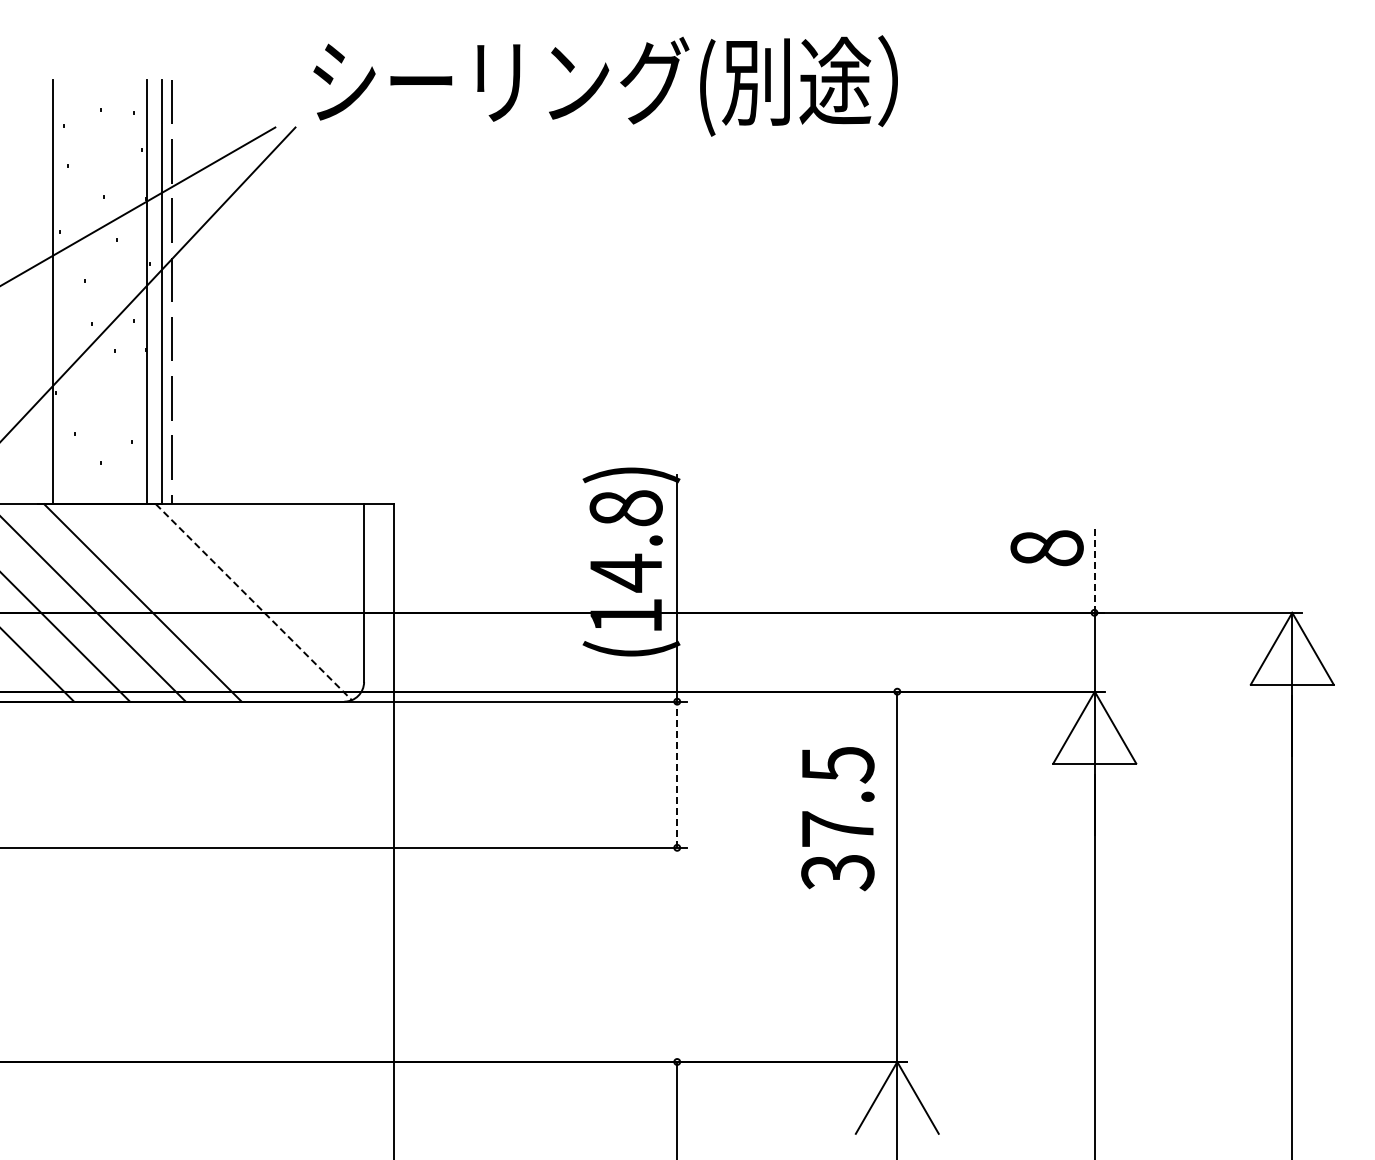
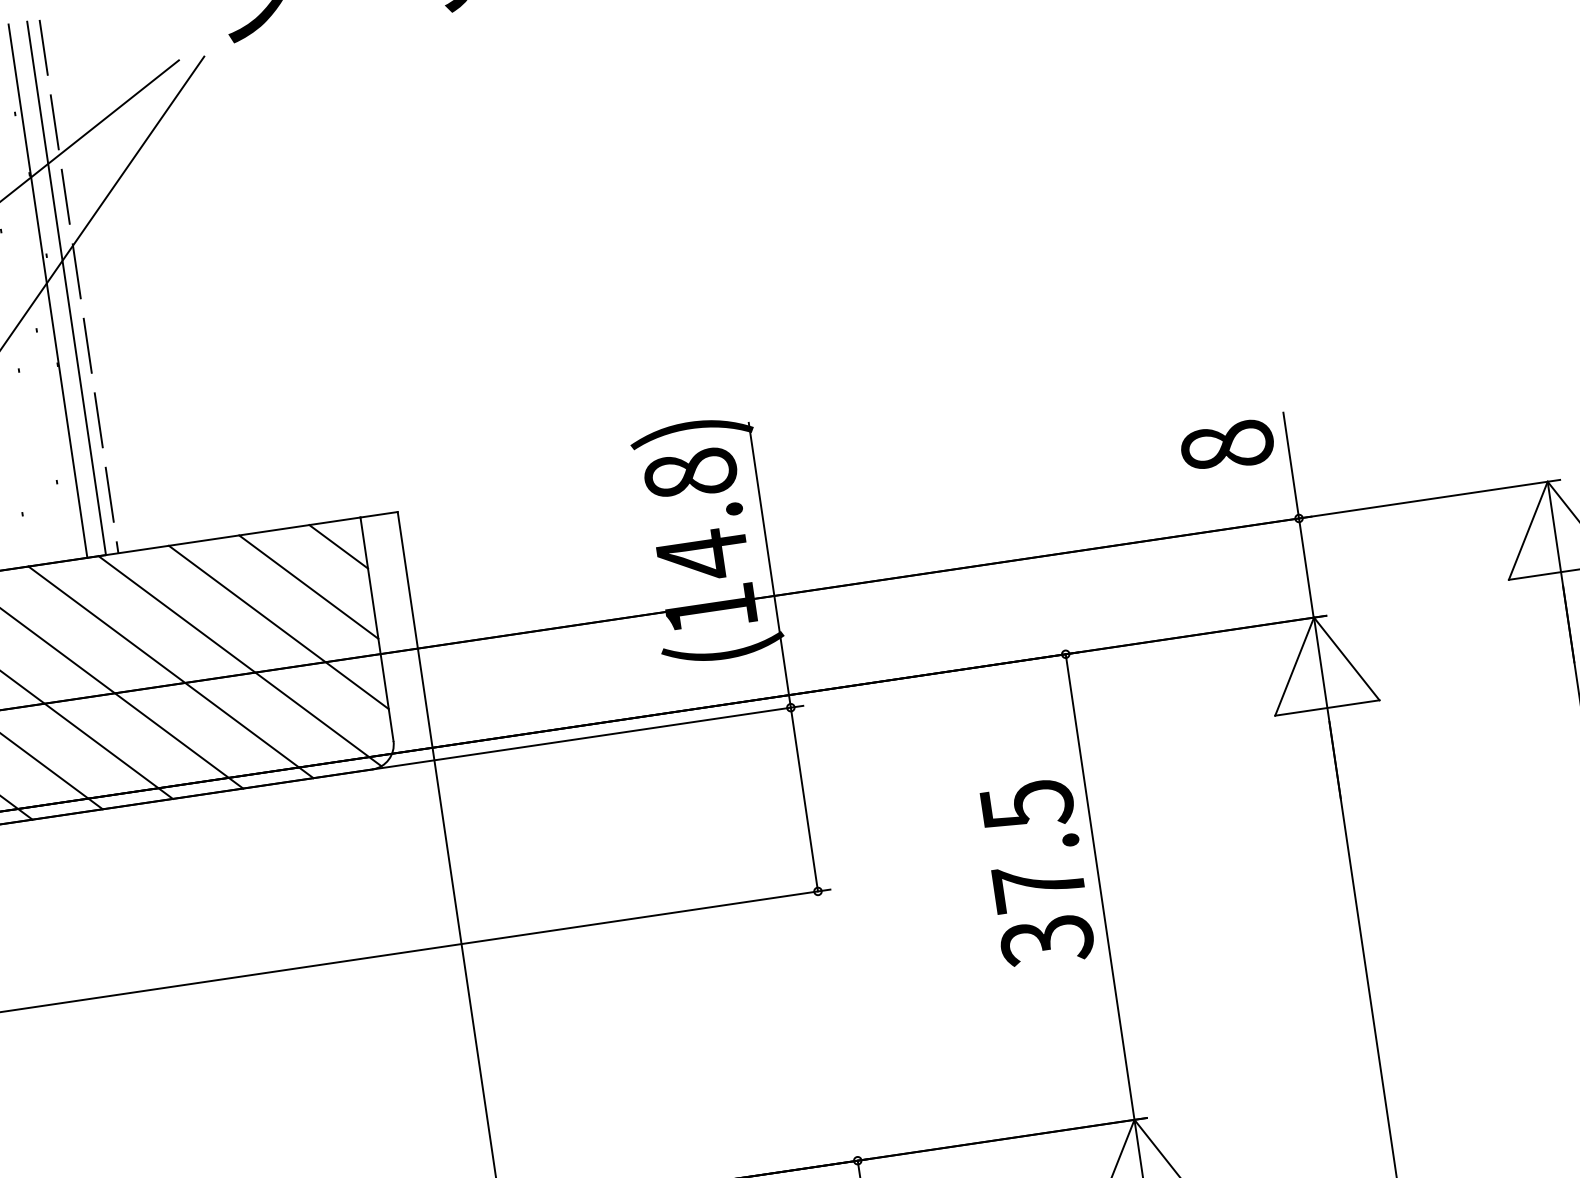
line: (343, 524) -> (338, 546), added
line: (315, 552) -> (308, 587), added
line: (1094, 570) -> (1291, 465), dashed -> solid
line: (287, 580) -> (278, 627), added
line: (198, 602) -> (170, 671), added
line: (253, 602) -> (239, 661), dashed -> solid
line: (677, 774) -> (804, 799), dashed -> solid
text: (837, 819) -> (1036, 874), moved

